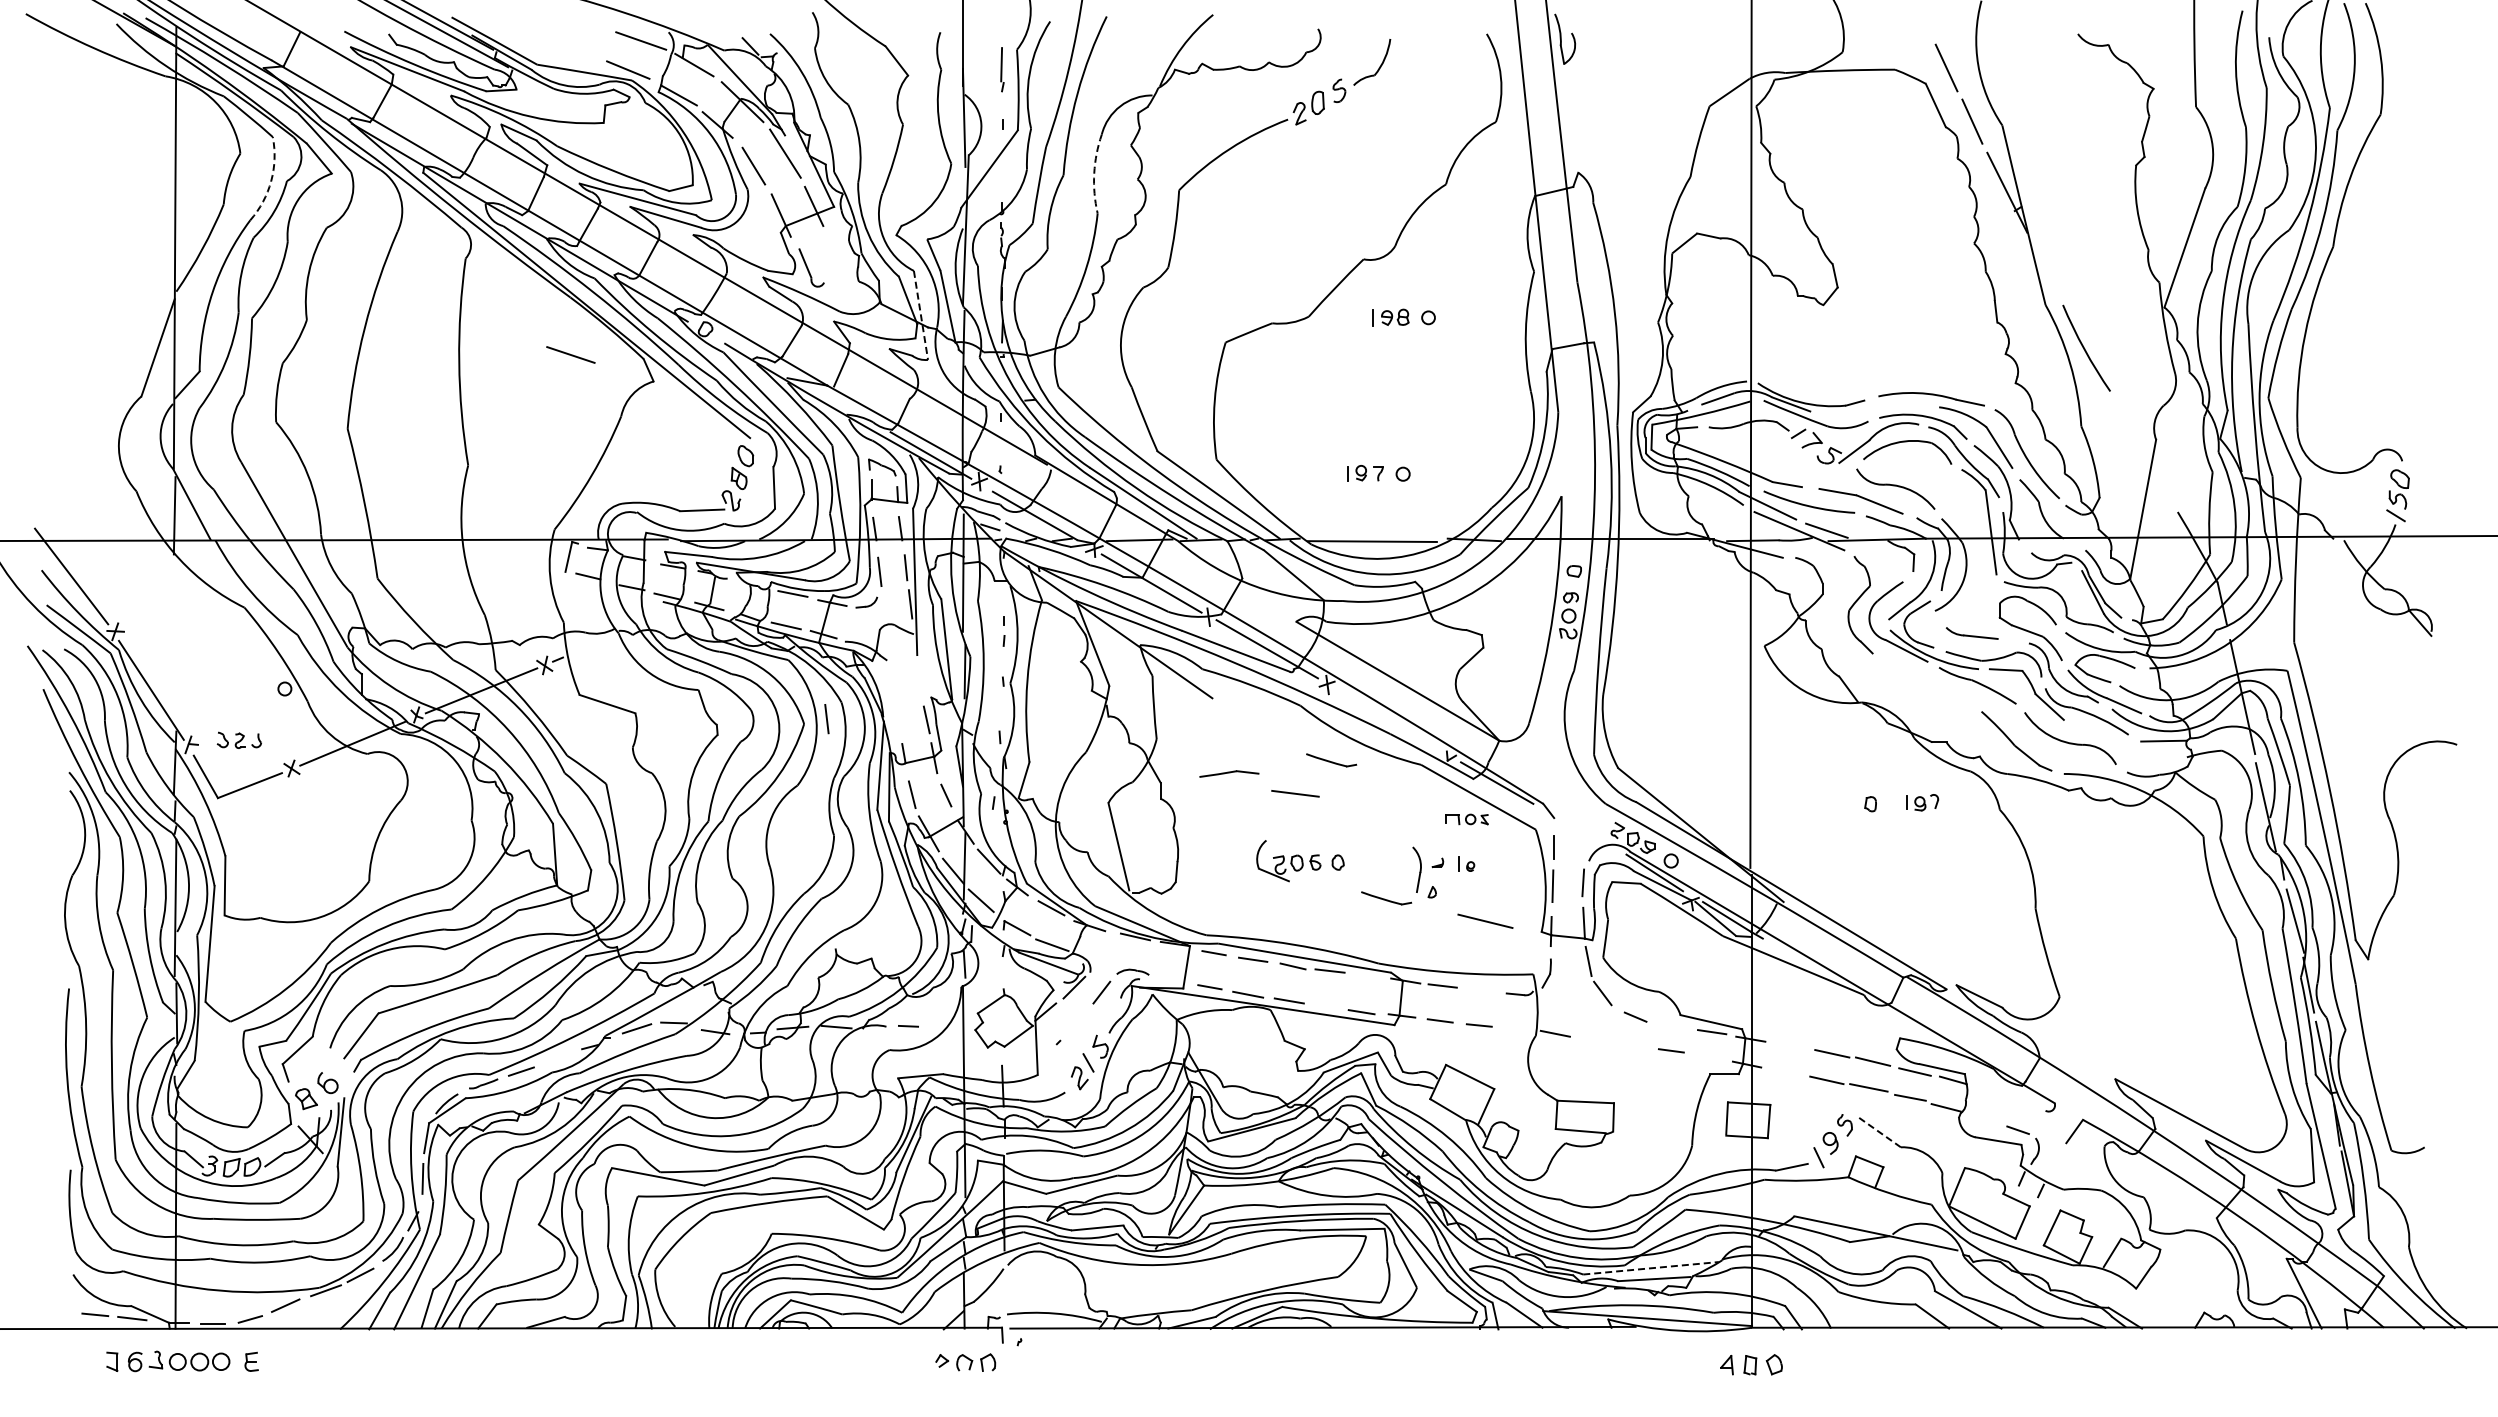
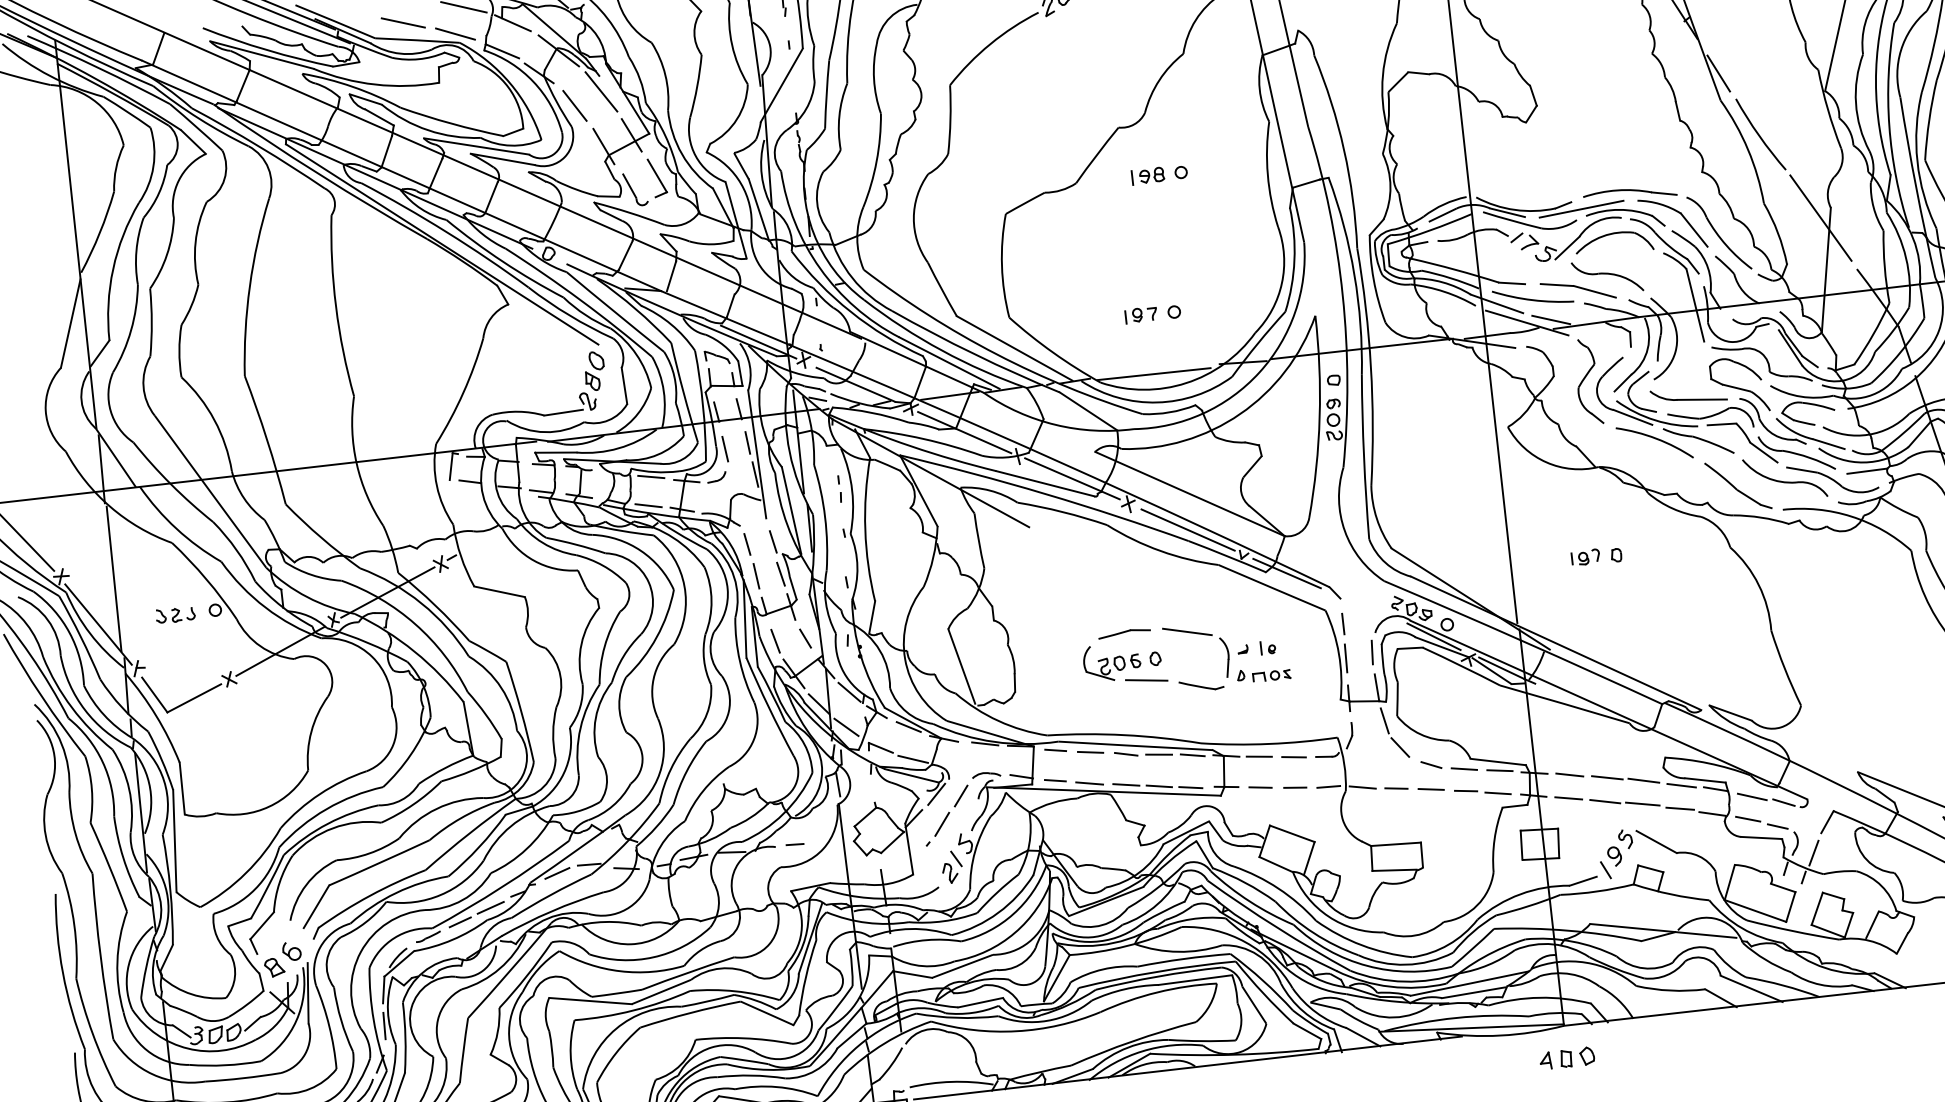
arc: (1094, 173) -> (874, 78), dashed -> solid
arc: (271, 181) -> (153, 166), dashed -> solid
part: (837, 257) -> (657, 177), added
line: (2046, 273) -> (1718, 72), added
line: (921, 315) -> (736, 220), dashed -> solid
line: (570, 354) -> (402, 22), moved
line: (1874, 409) -> (1581, 209), added
line: (2143, 450) -> (1820, 218), added
part: (1971, 633) -> (1688, 395), size x1.67
line: (174, 640) -> (113, 578), added
arc: (1929, 678) -> (1655, 439), added
line: (892, 682) -> (747, 544), added
line: (921, 682) -> (772, 541), added
line: (826, 719) -> (756, 576), moved
line: (1391, 721) -> (1188, 529), added
part: (238, 739) -> (174, 614), moved
part: (2124, 745) -> (1833, 478), added
part: (1331, 760) -> (1139, 570), removed
part: (1229, 773) -> (1124, 632), moved
line: (1295, 793) -> (1146, 680), moved
part: (1922, 802) -> (1585, 557), moved
part: (1466, 819) -> (1271, 675), moved
line: (1485, 920) -> (1187, 631), moved
line: (1367, 975) -> (1192, 754), added
line: (1172, 978) -> (1021, 776), added
line: (1481, 990) -> (1293, 756), added
line: (1326, 1006) -> (1159, 786), added
line: (1076, 1022) -> (941, 824), added
line: (1672, 1025) -> (1464, 768), added
line: (1517, 1028) -> (1329, 786), added
line: (1592, 1038) -> (1395, 788), added
line: (1632, 1044) -> (1431, 789), added
line: (1790, 1045) -> (1569, 774), added
line: (1707, 1057) -> (1498, 793), added
line: (557, 1059) -> (490, 908), added
line: (1786, 1071) -> (1568, 797), added
line: (1992, 1093) -> (1751, 796), added
line: (2027, 1104) -> (1783, 803), added
line: (1985, 1118) -> (1748, 819), added
line: (1879, 1132) -> (1656, 842), dashed -> solid
line: (2055, 1164) -> (1813, 852), added
line: (1651, 1268) -> (1470, 983), dashed -> solid

